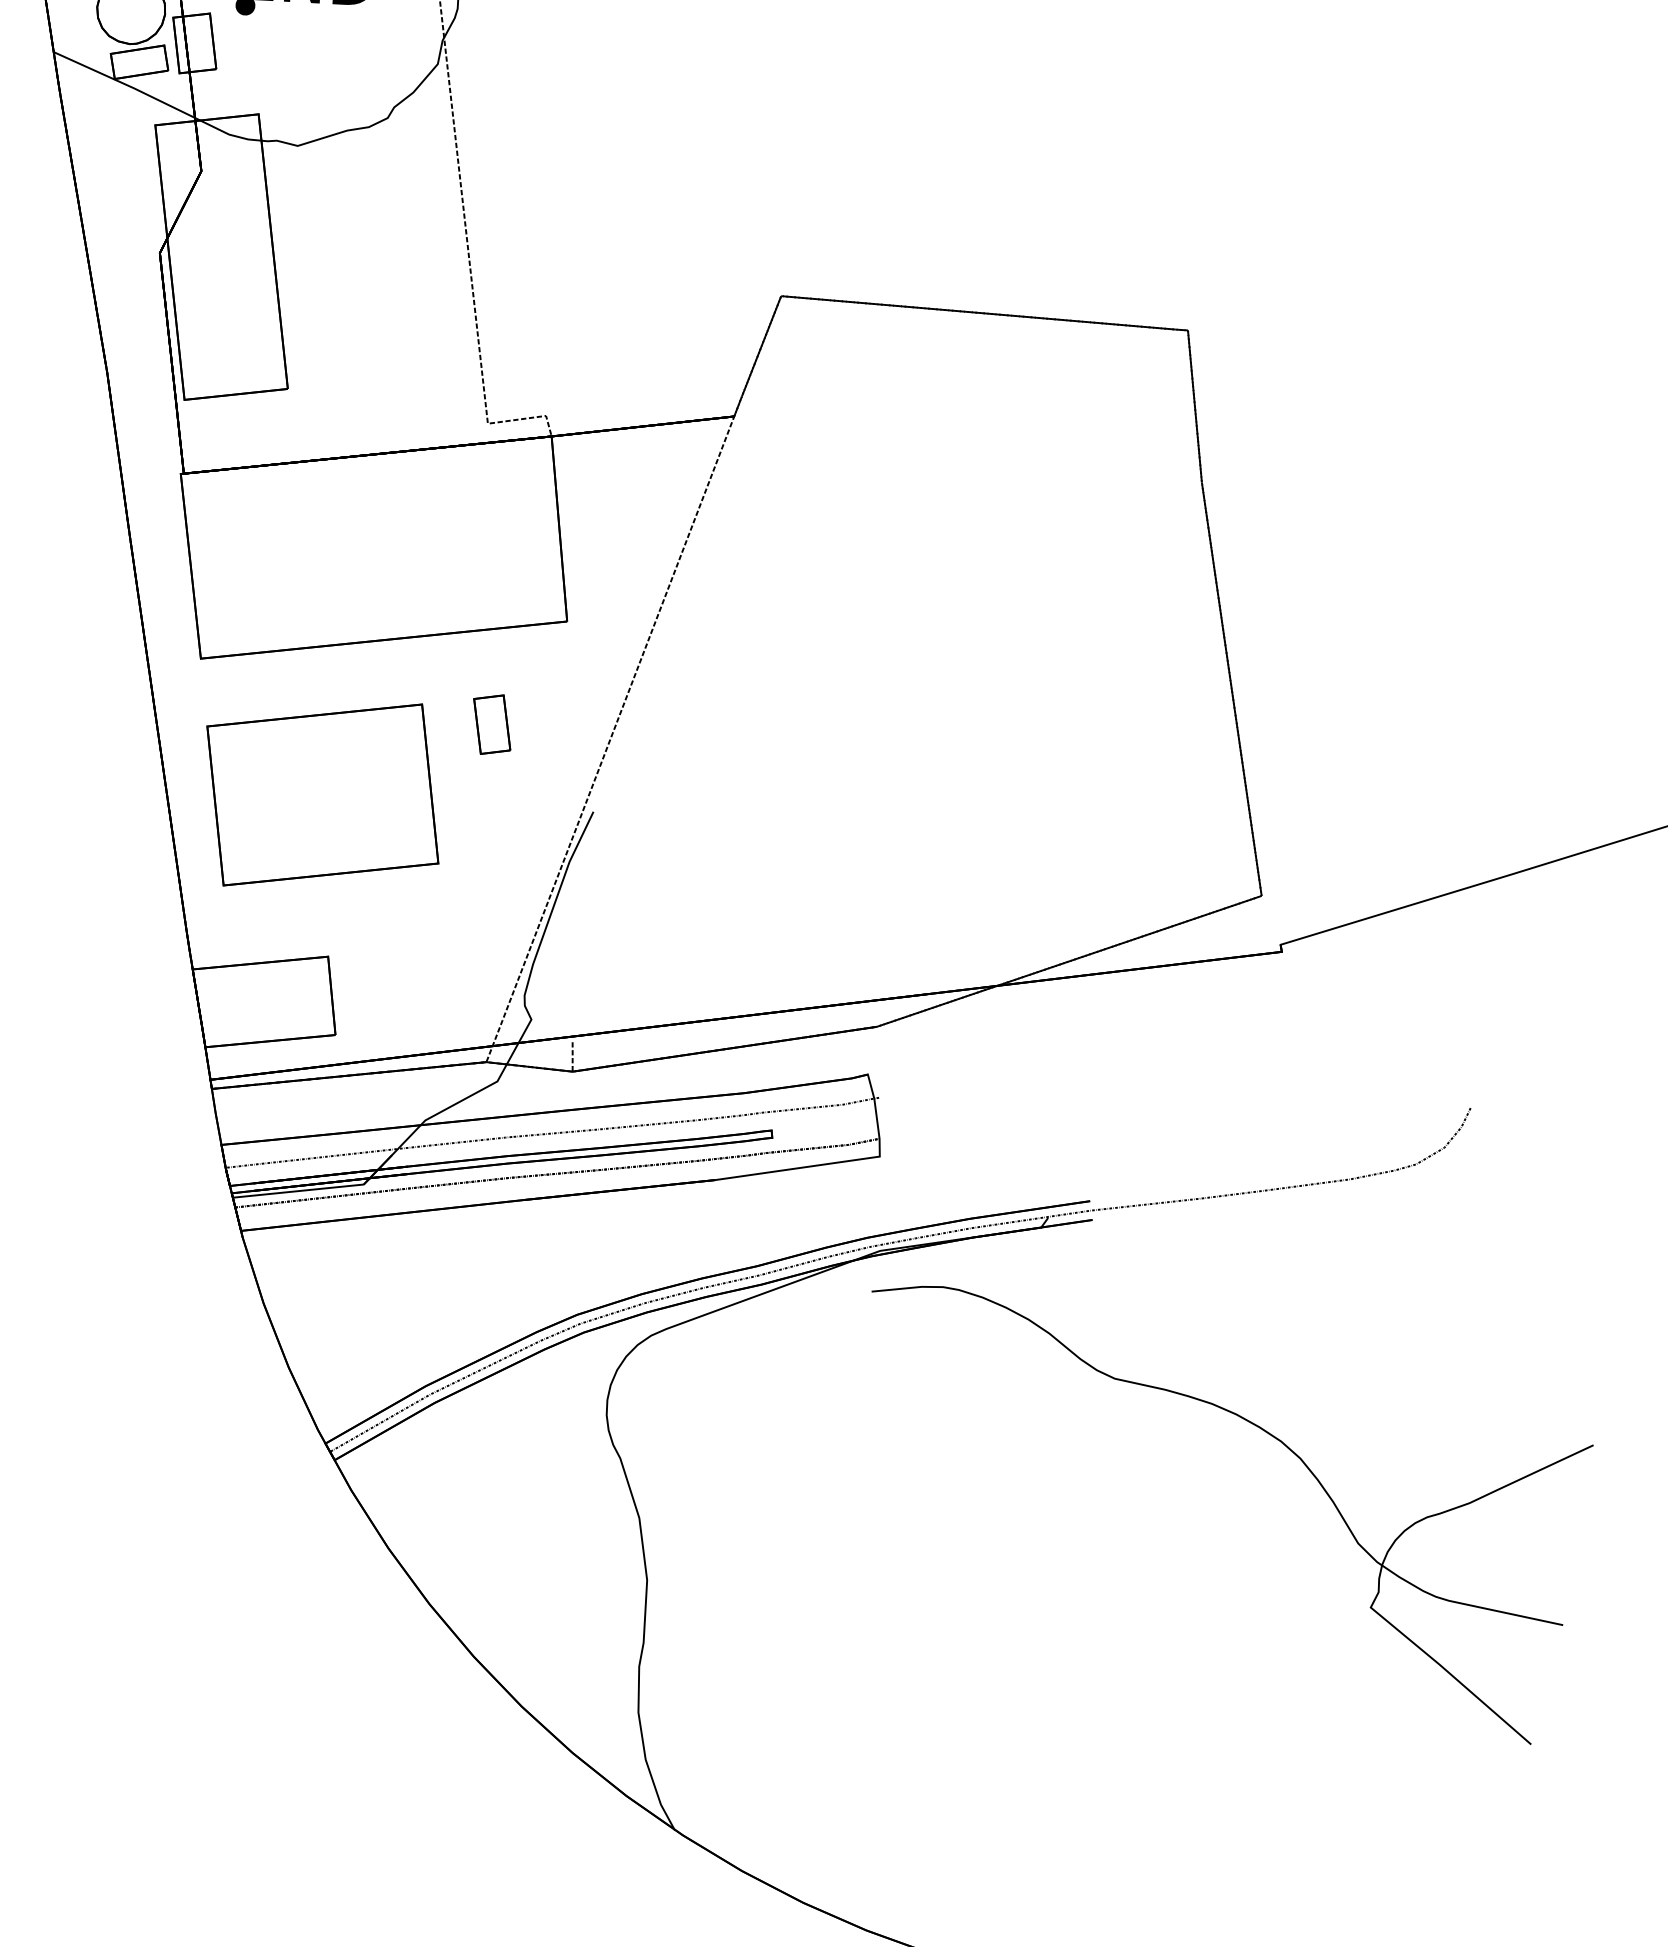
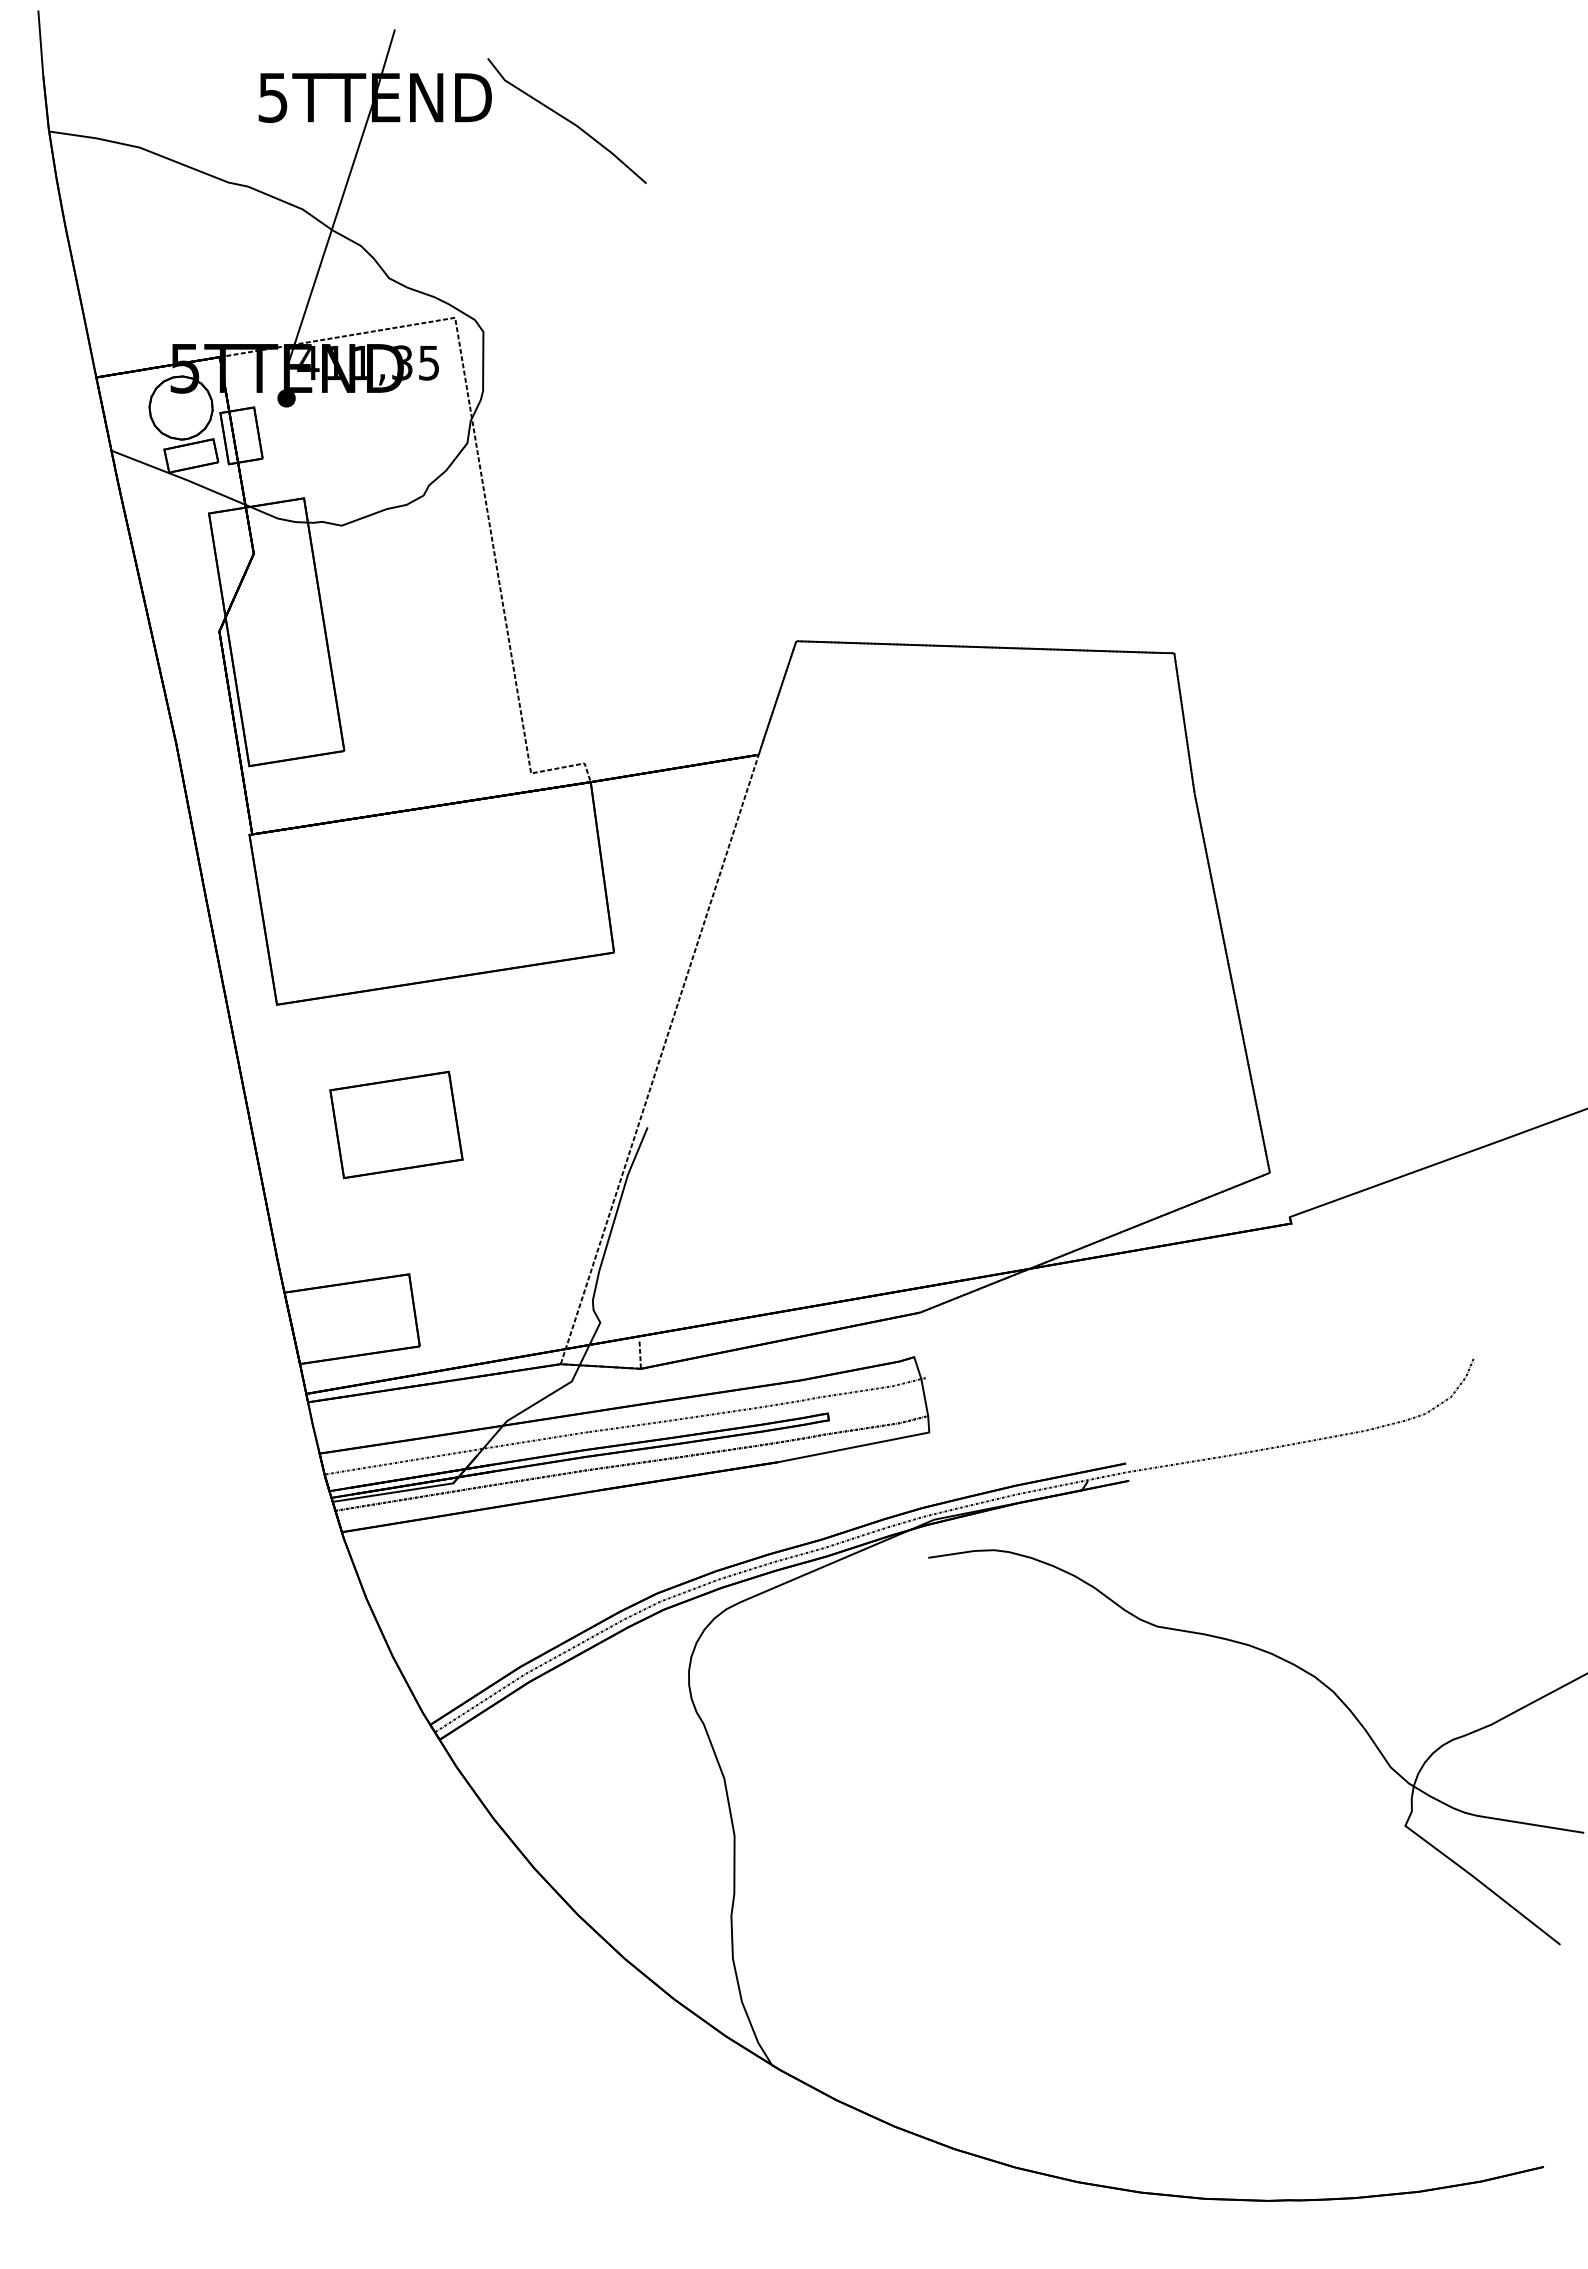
part: (491, 724) -> (549, 1051), removed
part: (322, 794) -> (396, 1124), size x0.6

